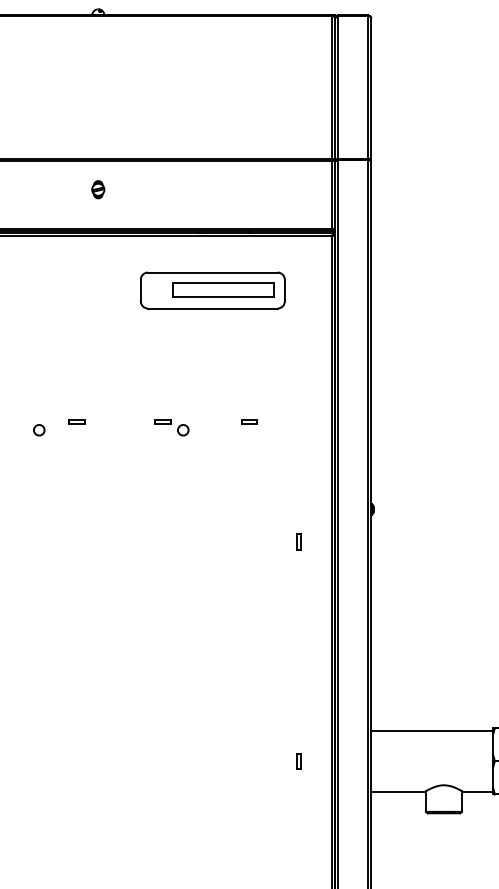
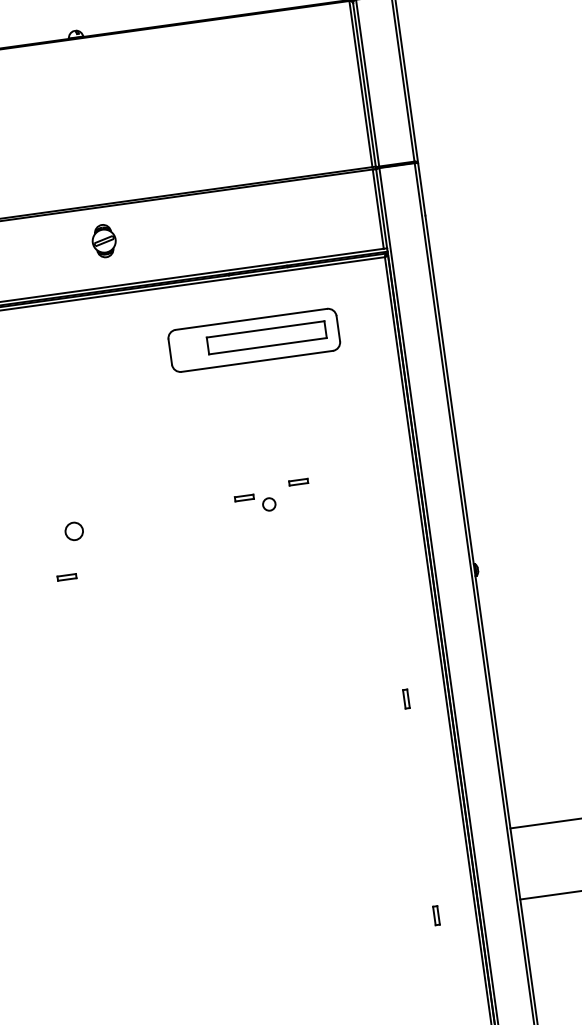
part: (98, 189) -> (104, 240), size x1.6
part: (76, 421) -> (66, 576), moved
part: (249, 421) -> (298, 481), moved
part: (171, 427) -> (255, 503), moved
circle: (39, 430) -> (74, 531), size x1.4
part: (298, 541) -> (405, 698), moved
part: (298, 761) -> (436, 915), moved

